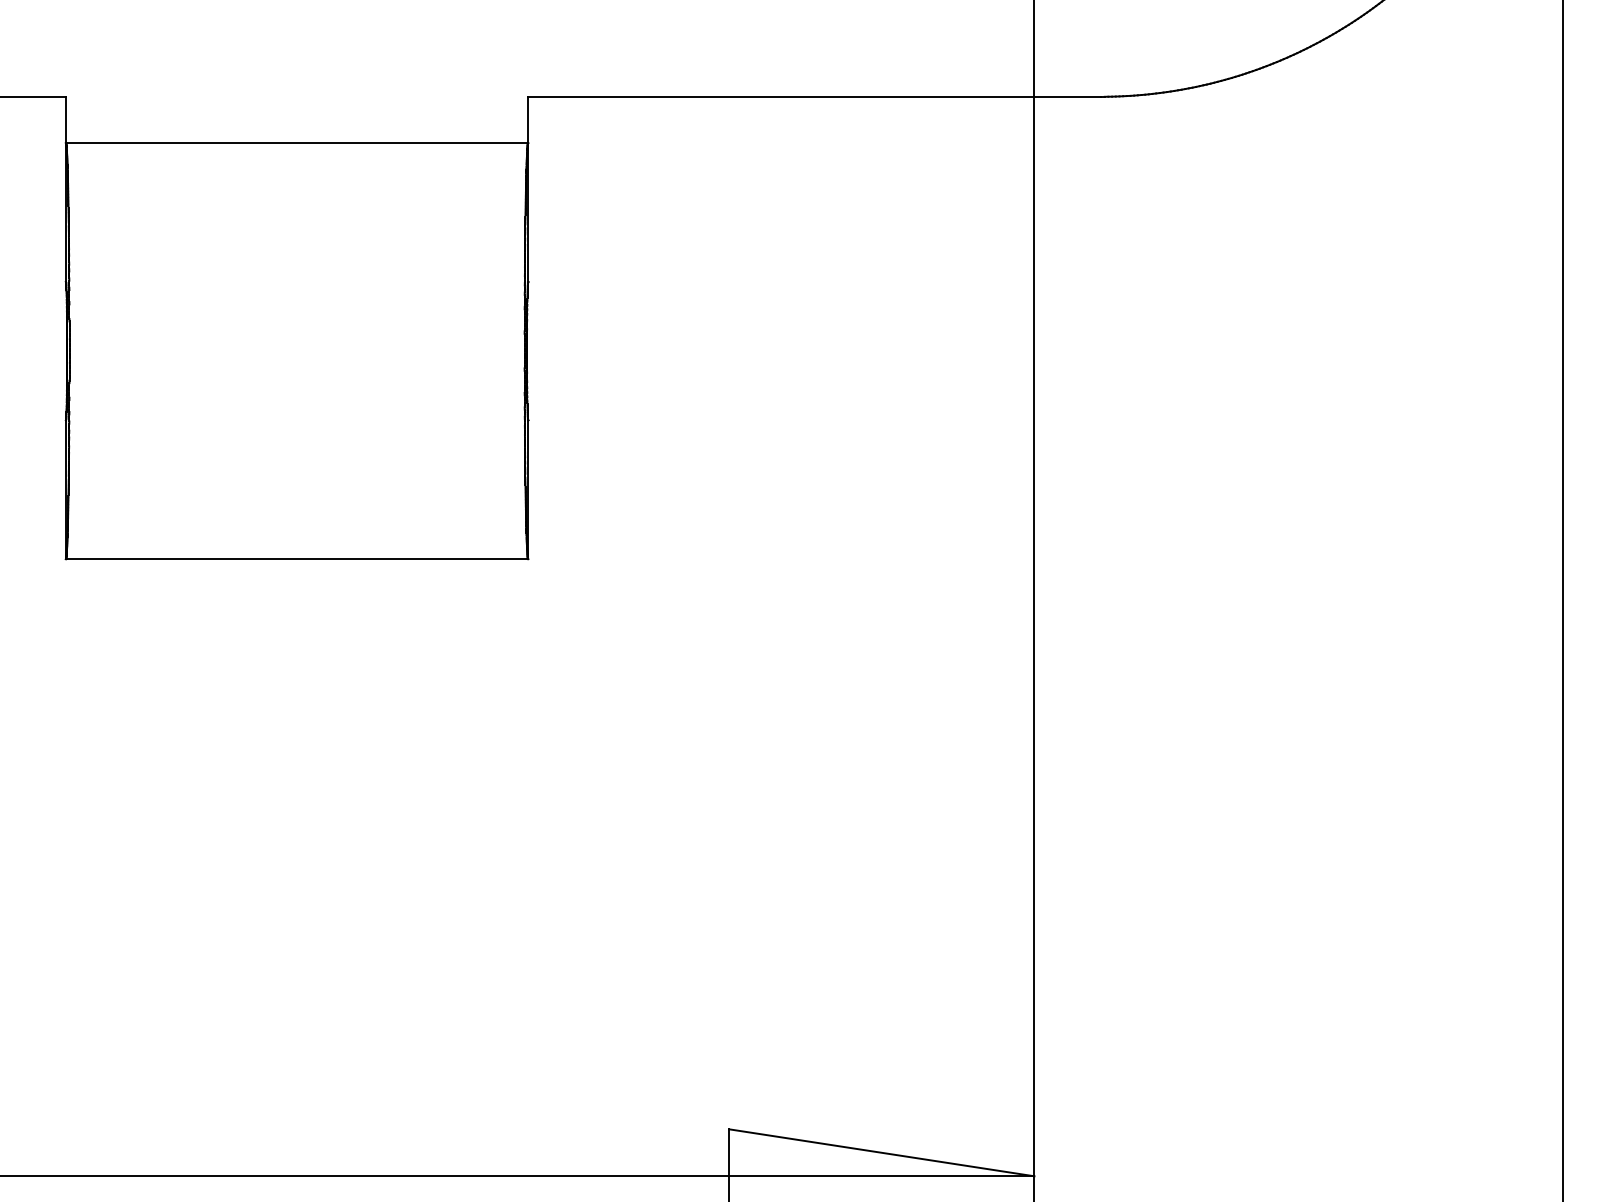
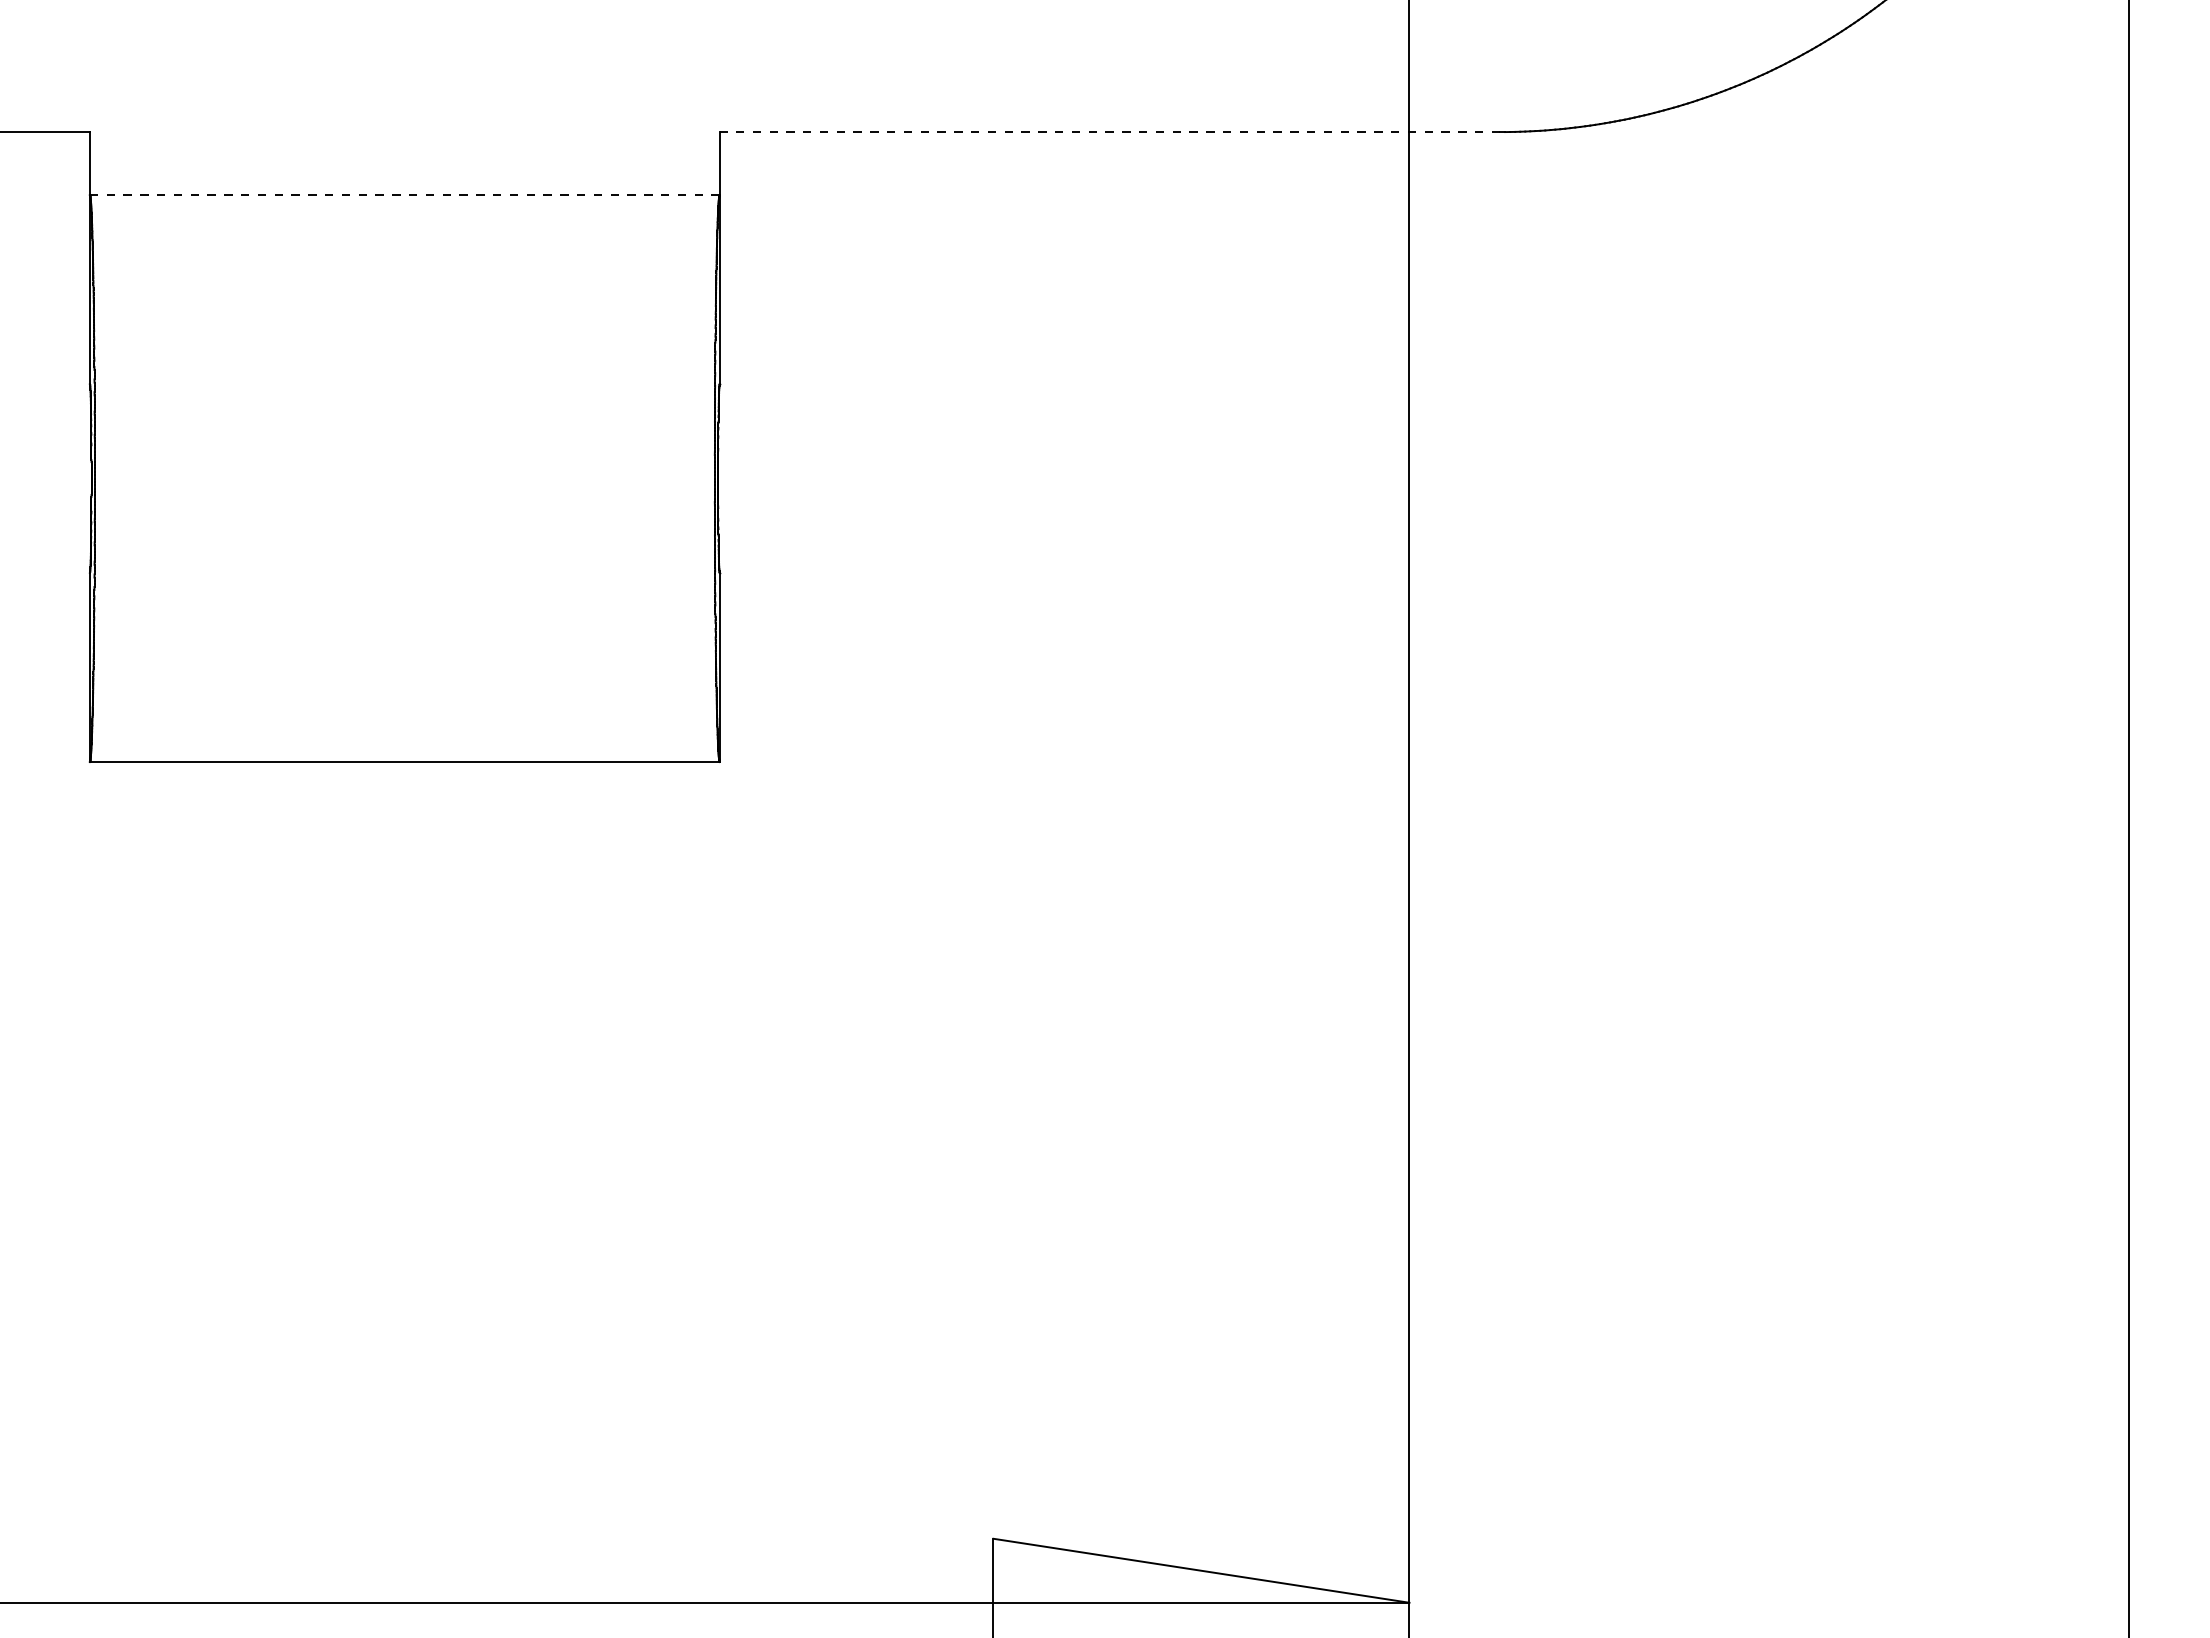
line: (814, 97) -> (1109, 132), solid -> dashed
line: (296, 143) -> (404, 195), solid -> dashed

